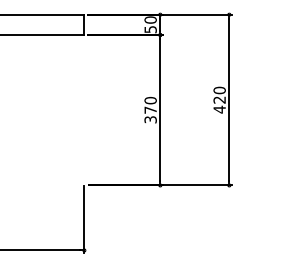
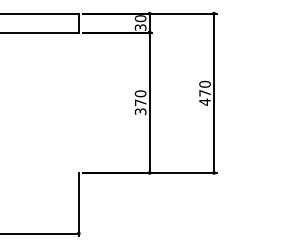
text: (149, 29) -> (139, 27), 50 -> 30
text: (219, 99) -> (204, 92), 420 -> 470

